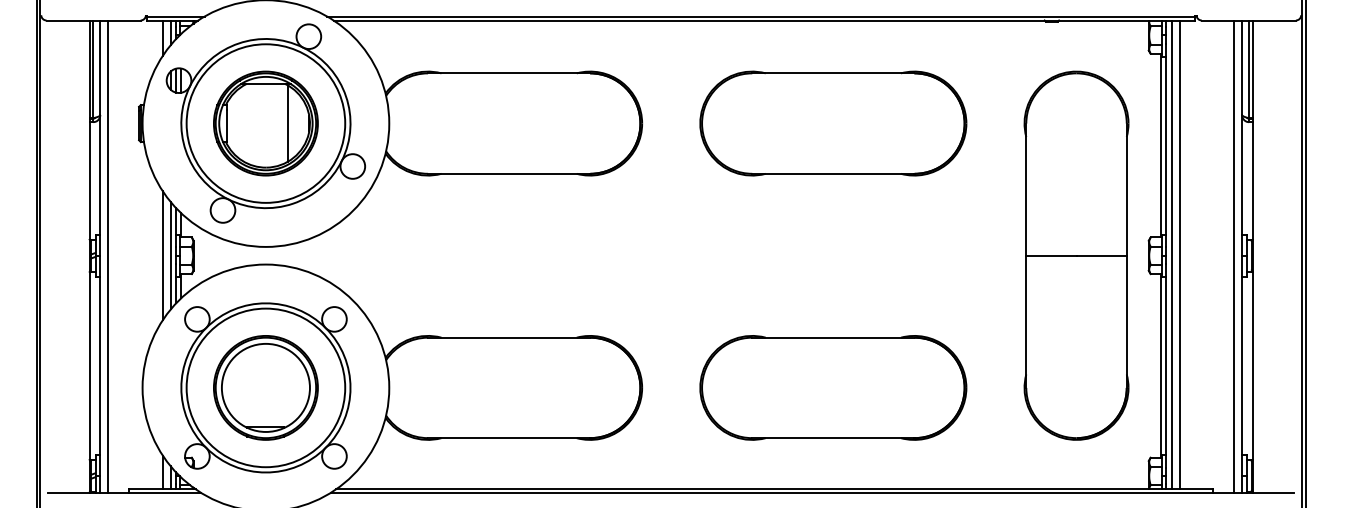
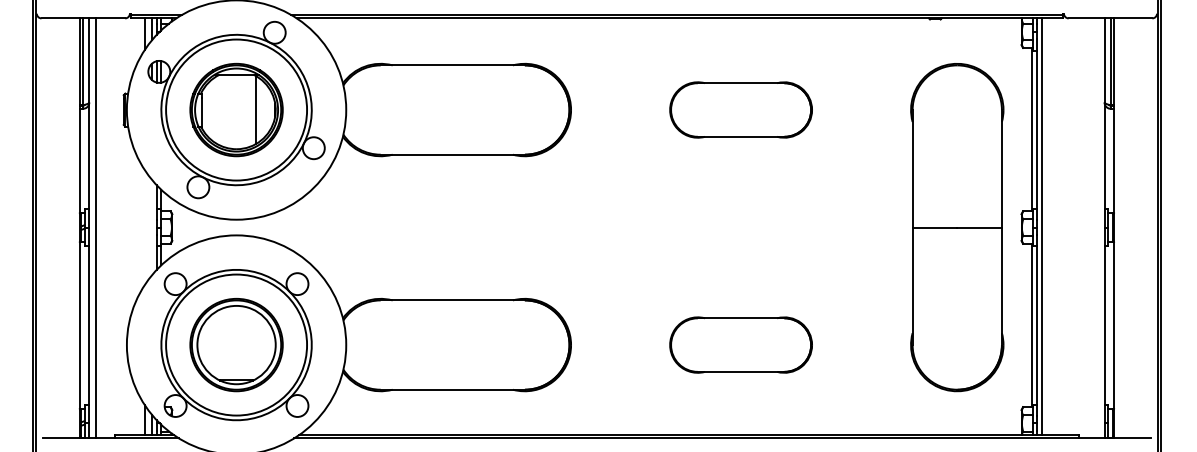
part: (833, 123) -> (741, 109), size x0.6
line: (1179, 254) -> (1048, 226), removed
line: (162, 255) -> (144, 227), removed
line: (170, 255) -> (151, 227), removed
line: (1234, 256) -> (1097, 228), removed
part: (833, 387) -> (741, 344), size x0.6

